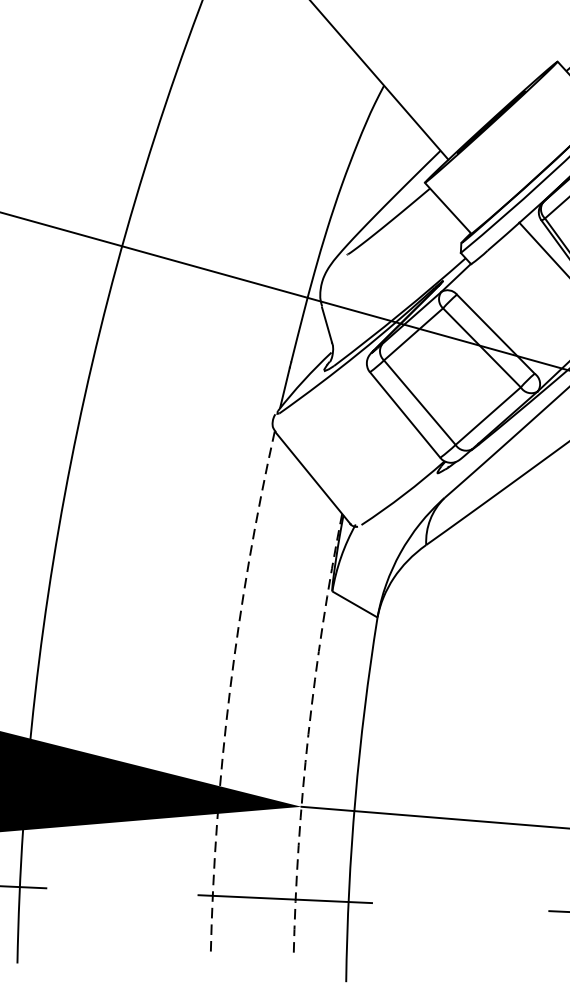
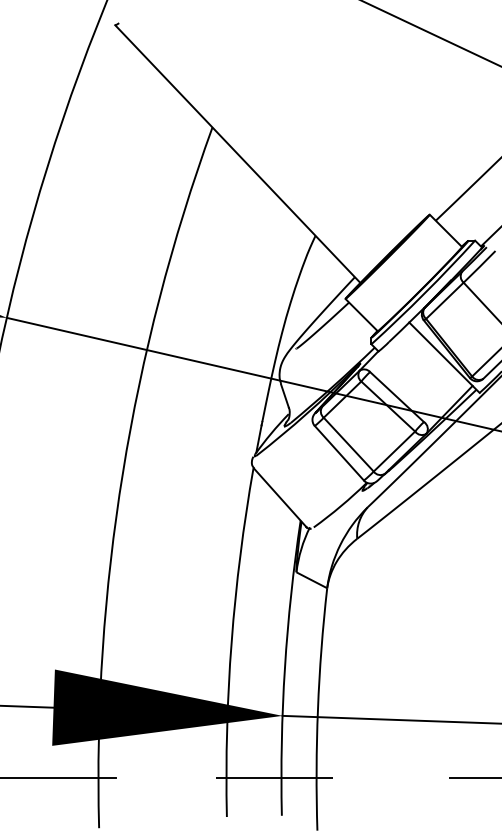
arc: (229, 691) -> (231, 641), dashed -> solid
arc: (307, 734) -> (284, 667), dashed -> solid

